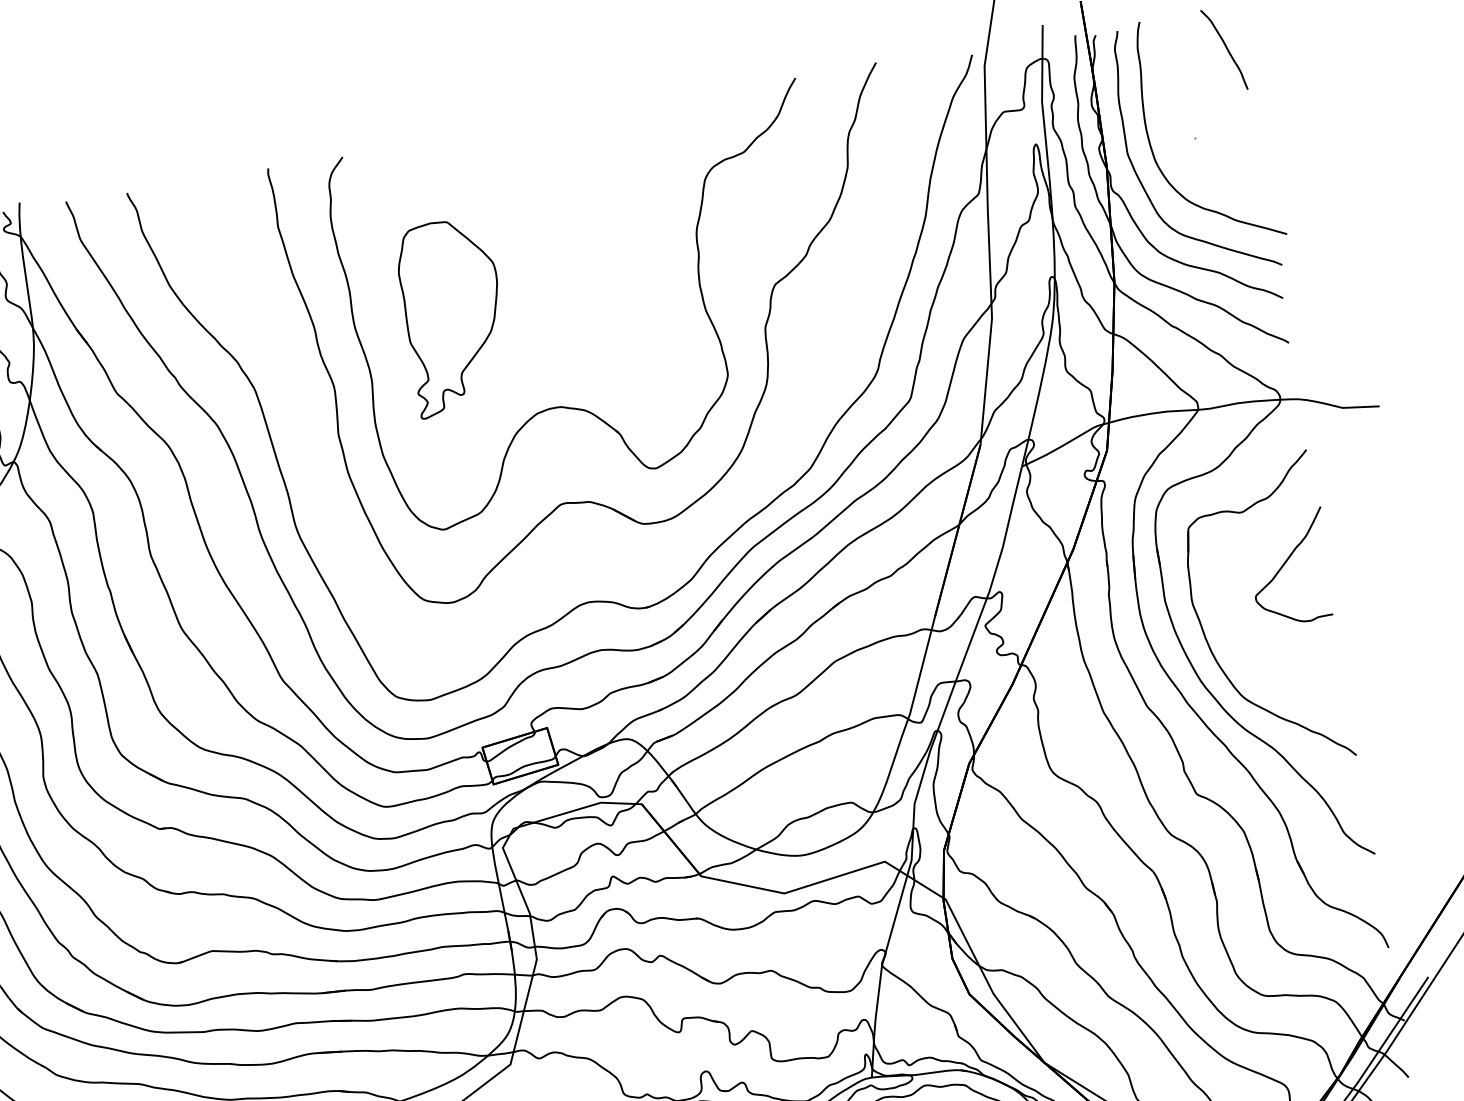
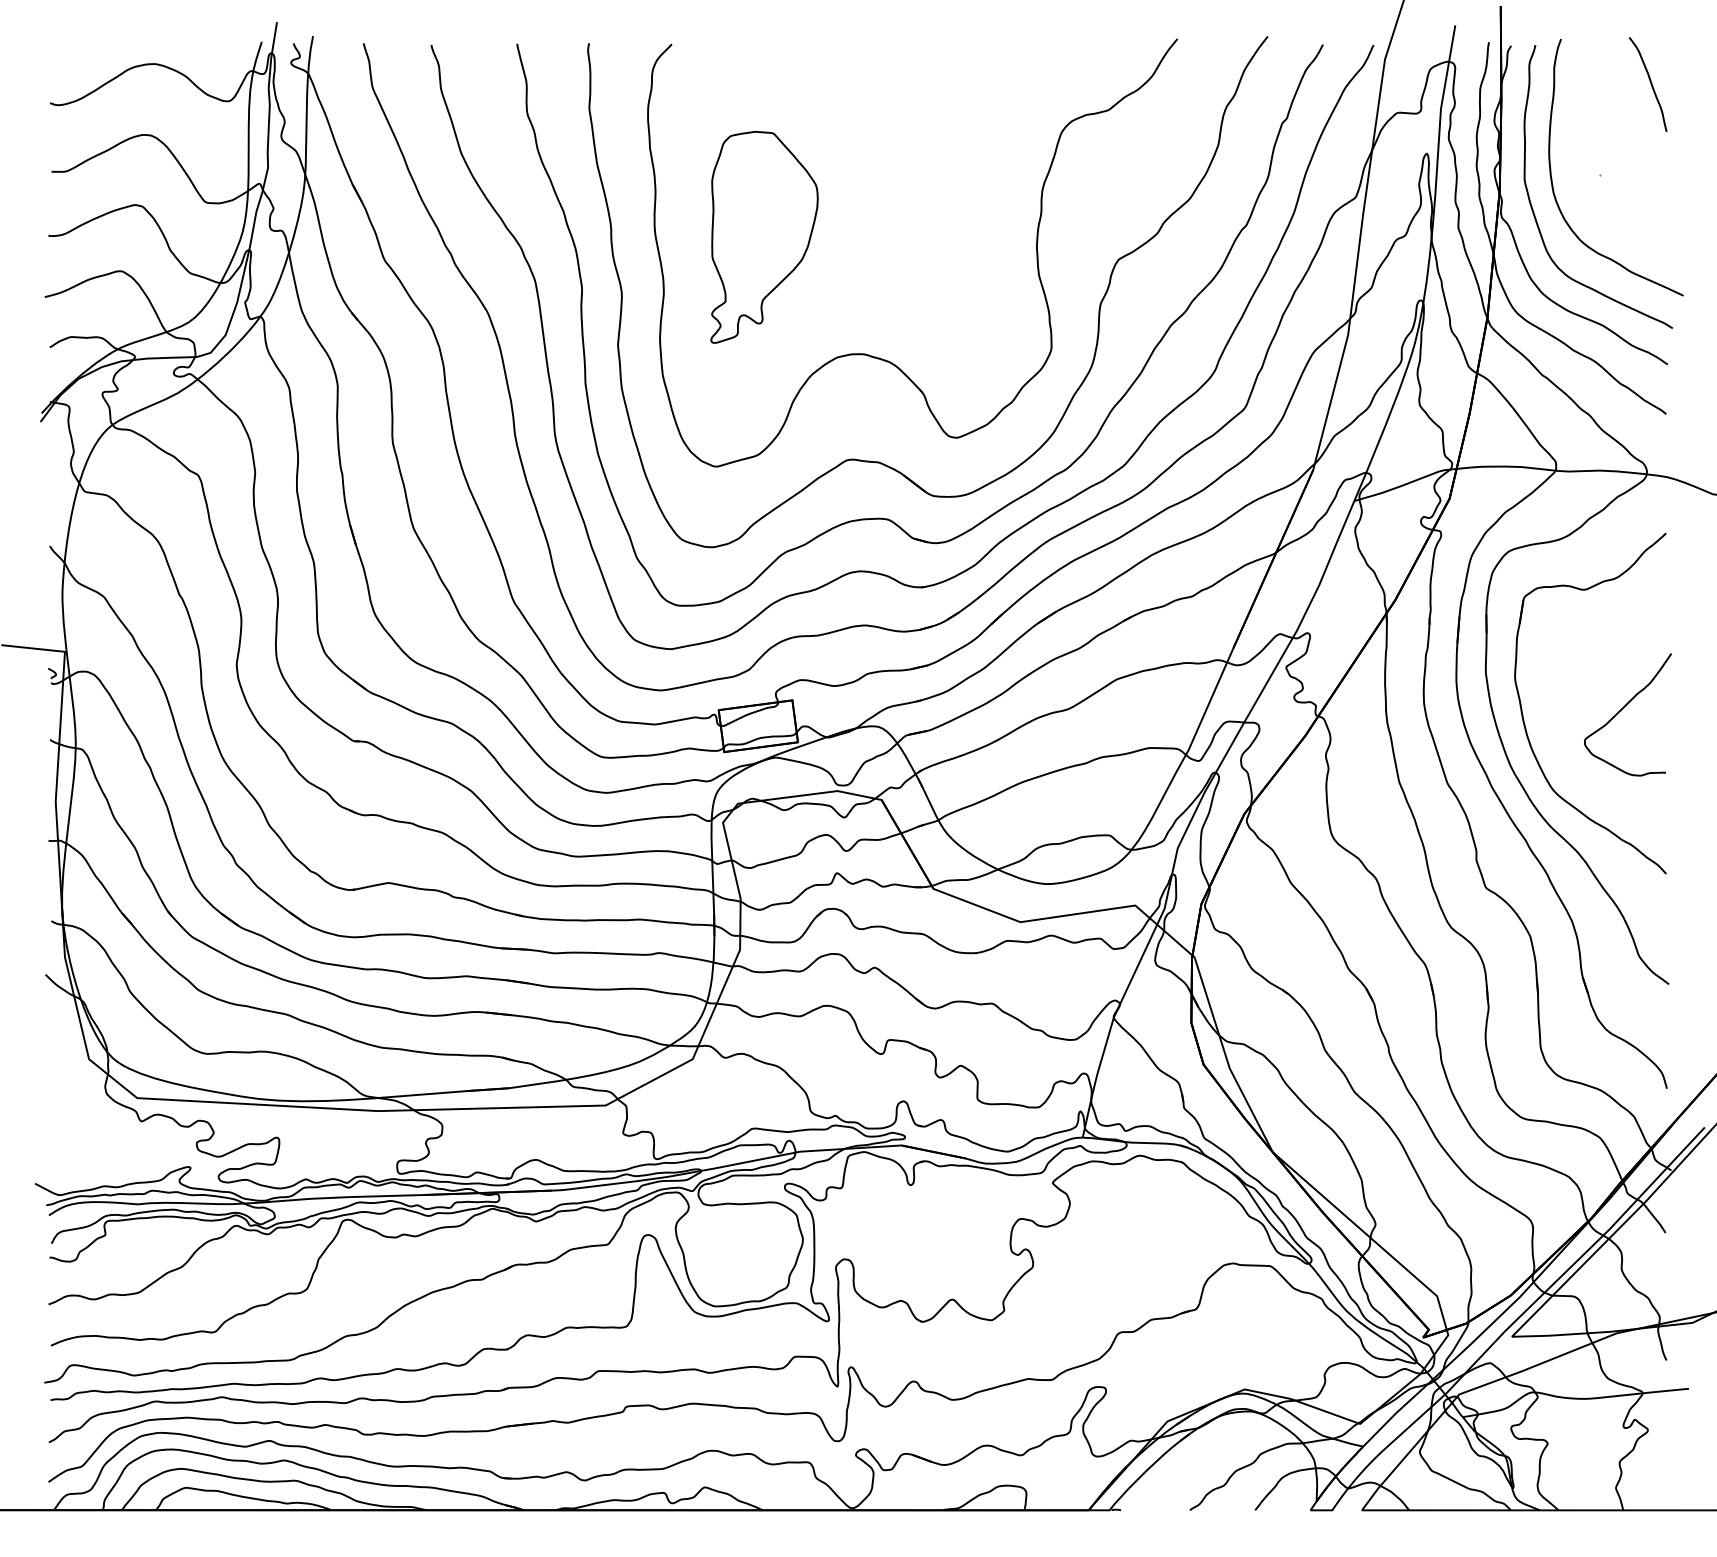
part: (606, 550) -> (888, 518), added
curve: (1285, 563) -> (1623, 709), moved

